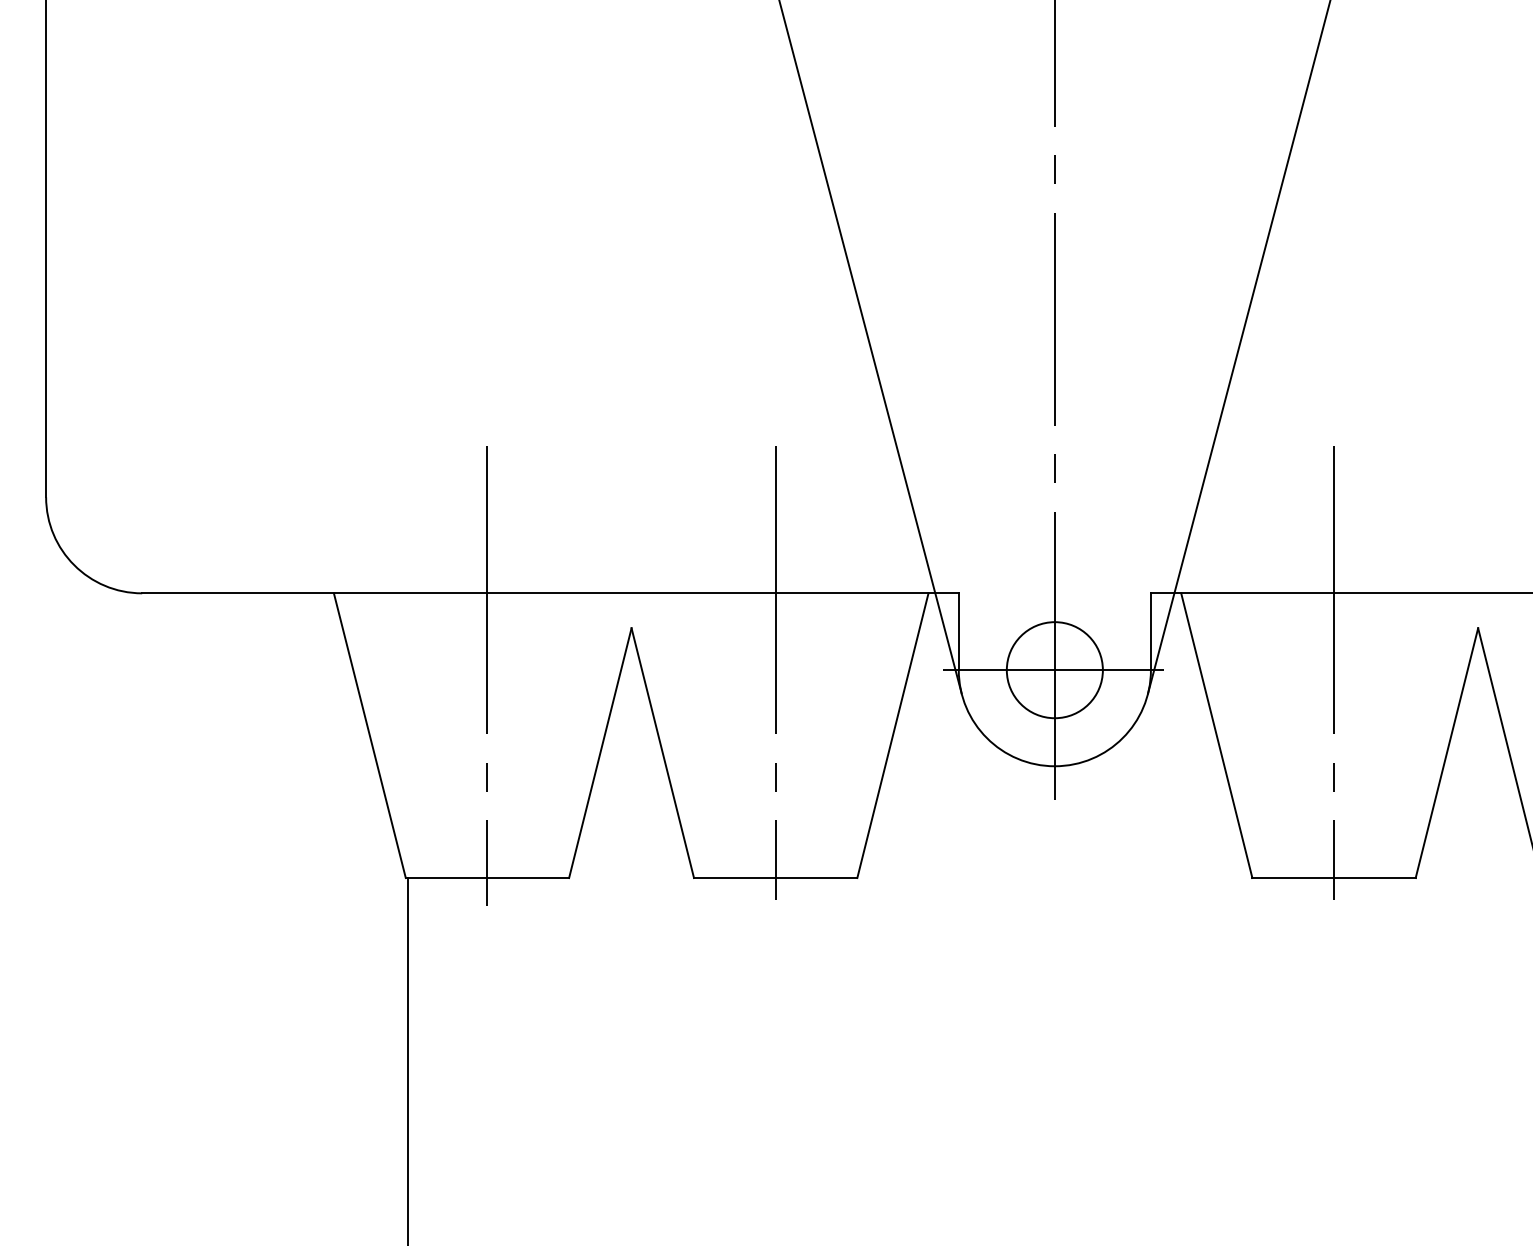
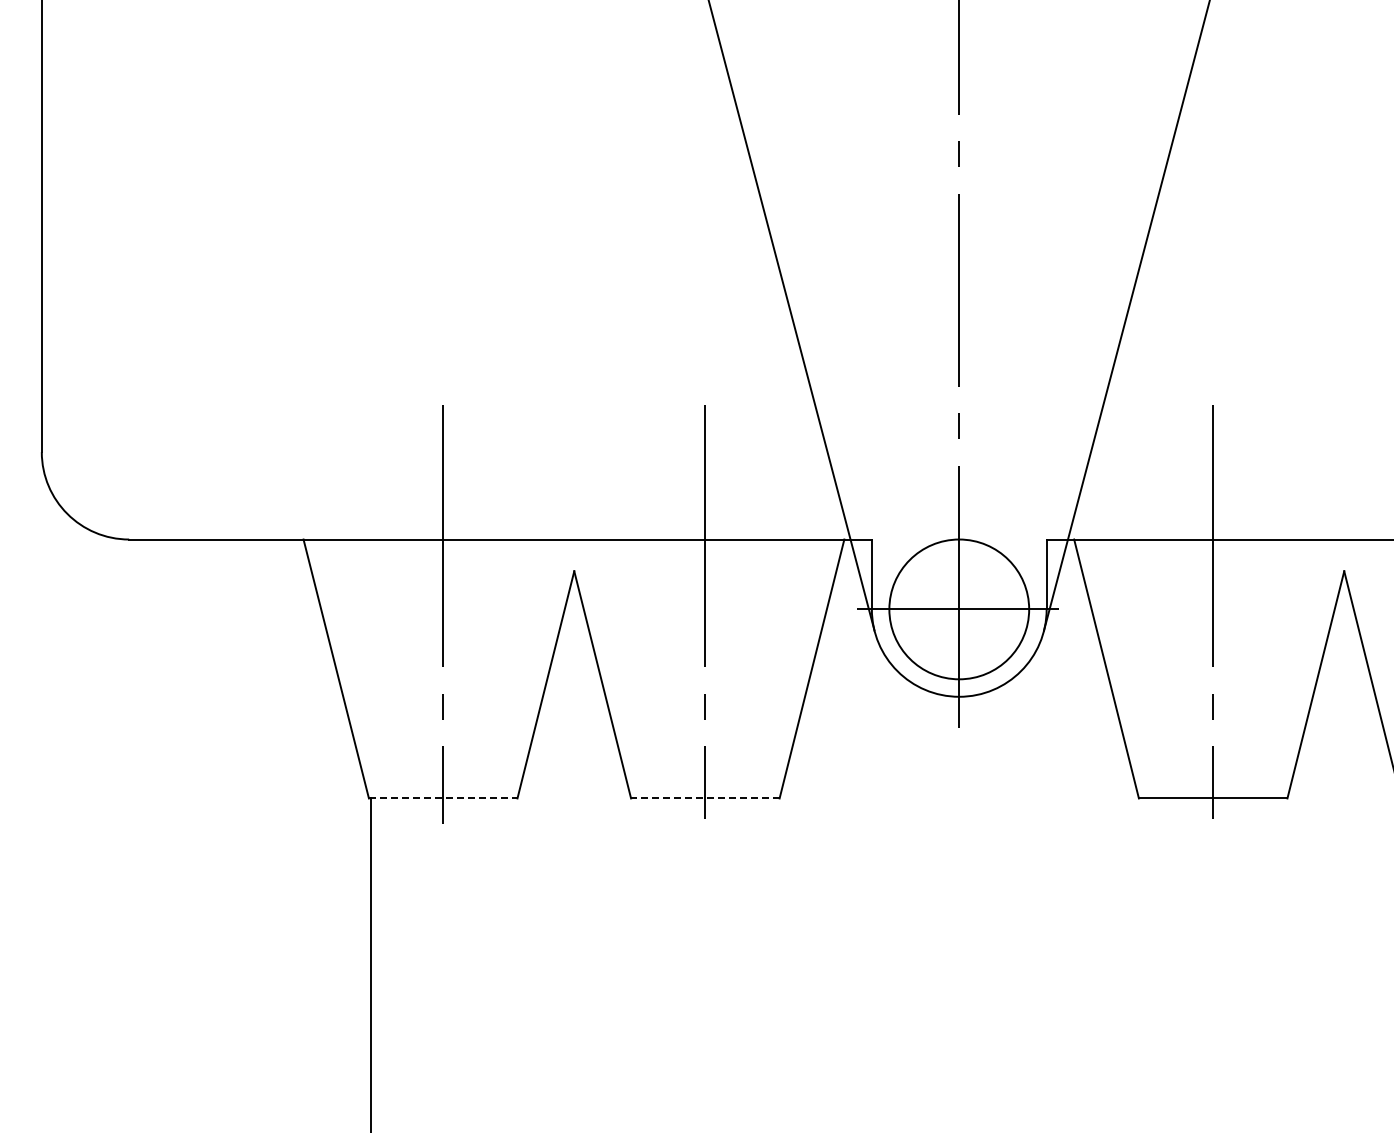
circle: (1054, 670) -> (958, 609), size x1.6
line: (487, 878) -> (443, 798), solid -> dashed
line: (774, 878) -> (704, 798), solid -> dashed

